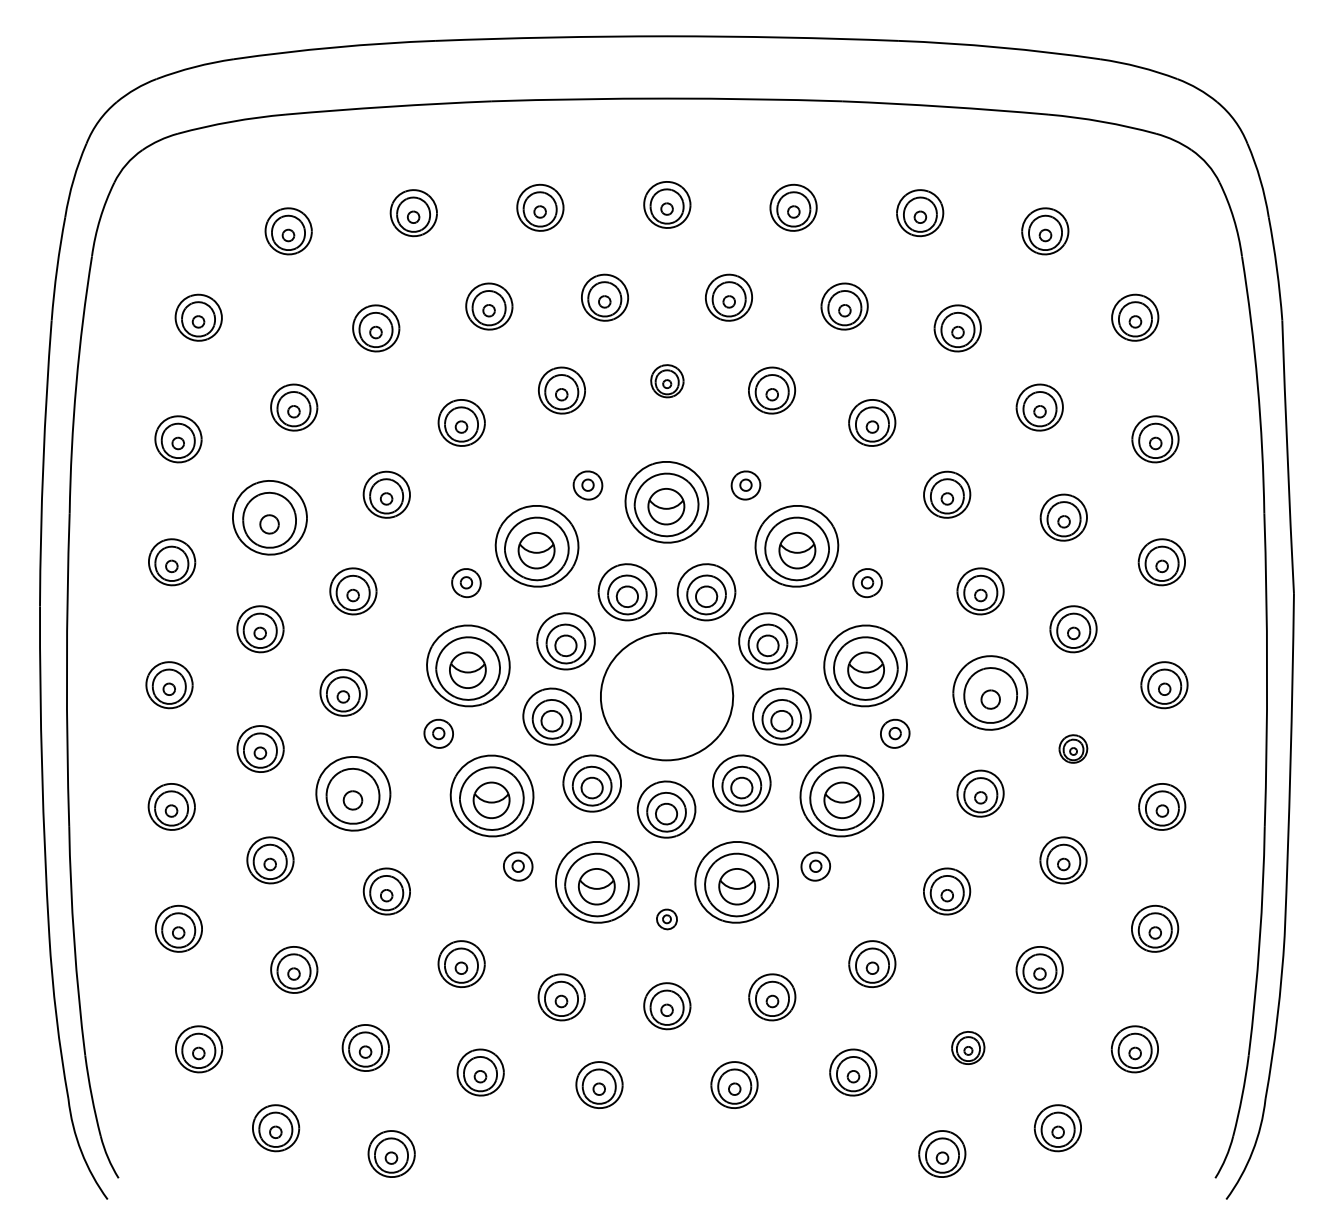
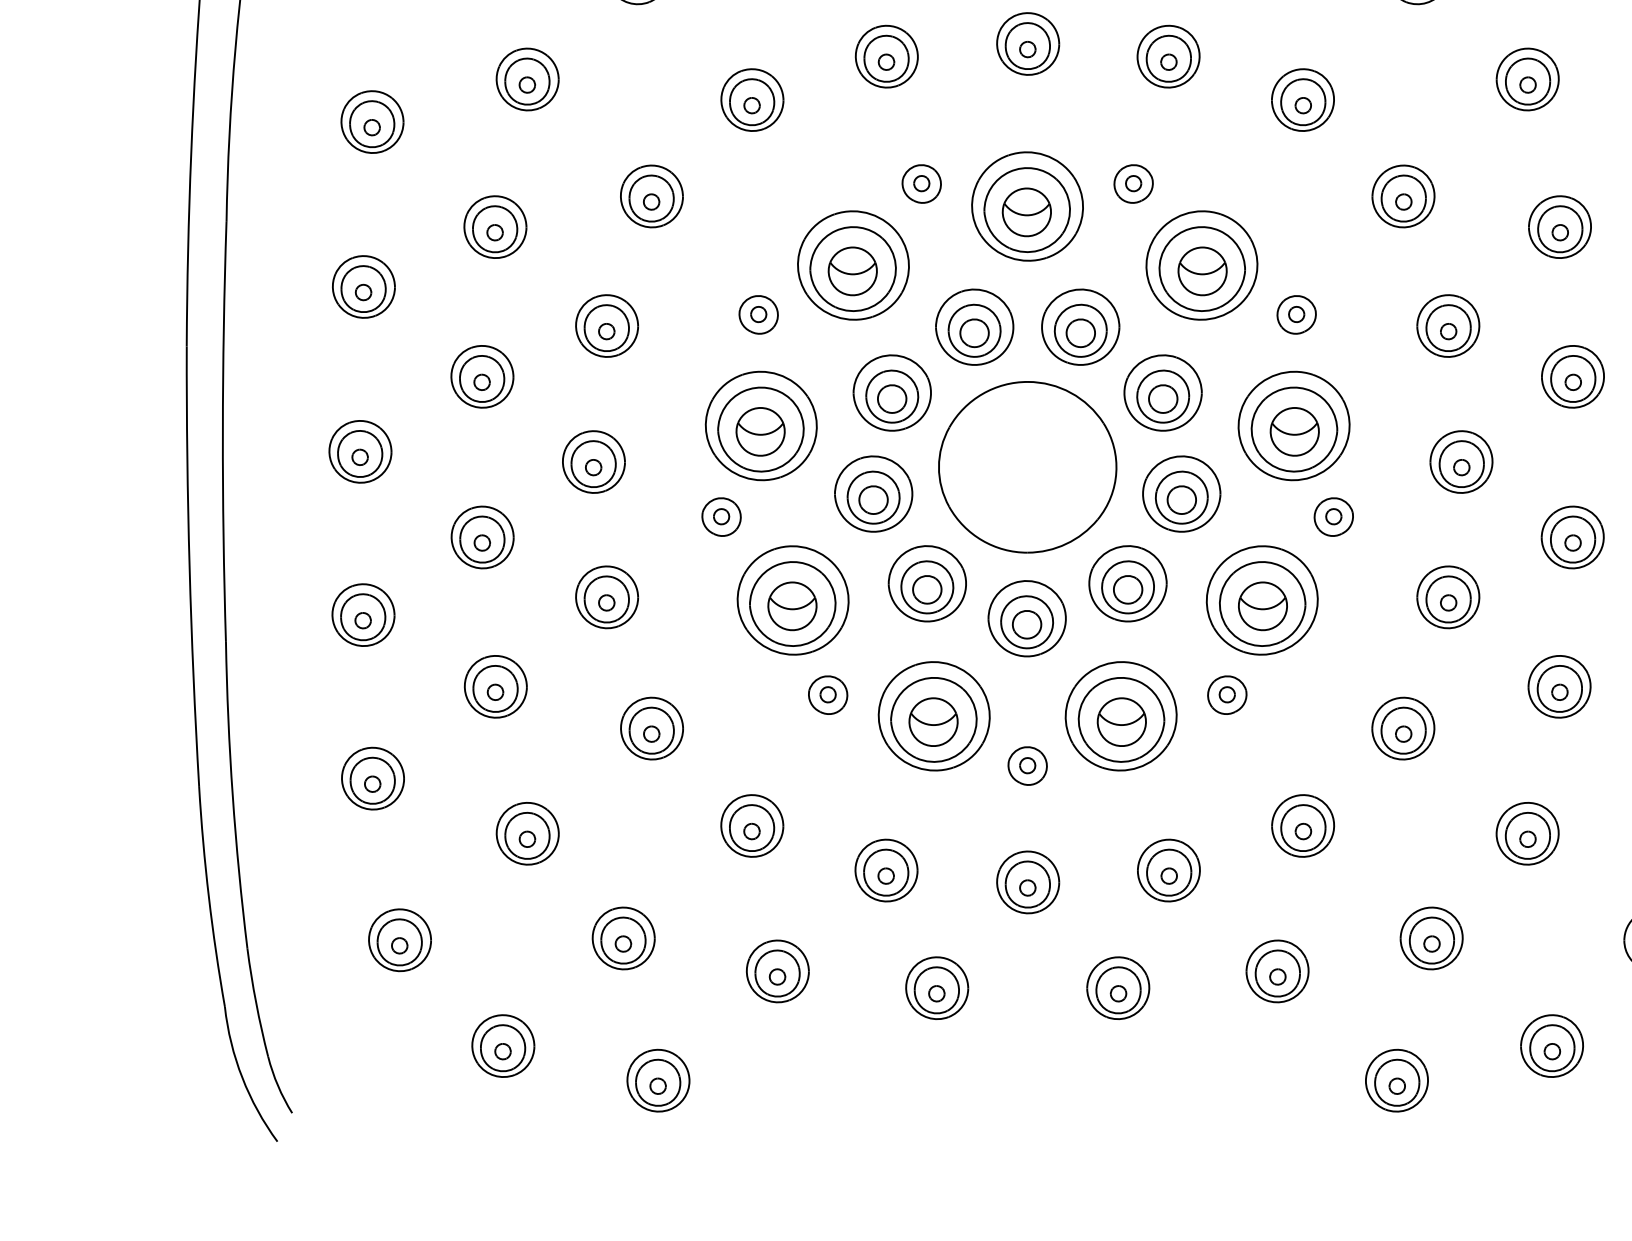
part: (667, 381) -> (1028, 44), size x1.43
part: (270, 517) -> (495, 226), size x0.62
part: (990, 692) -> (1461, 461), size x0.62
part: (1073, 748) -> (1572, 536), size x1.67
part: (353, 793) -> (607, 597), size x0.62
part: (666, 919) -> (1027, 766), size x1.43
part: (968, 1047) -> (1432, 937), size x1.43

